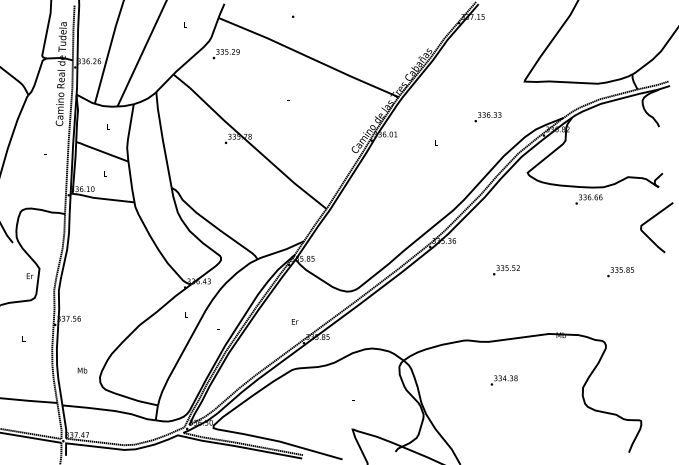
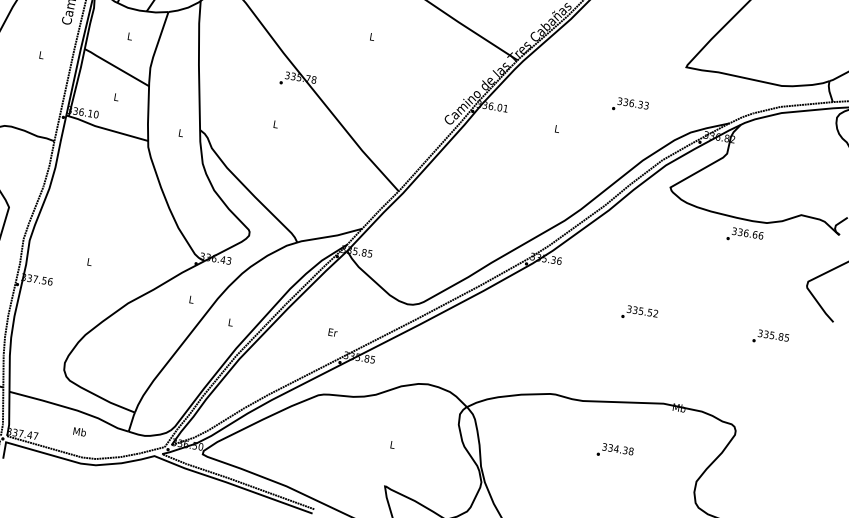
text: (506, 270) -> (639, 314), moved
text: (82, 370) -> (79, 431), moved
text: (503, 380) -> (614, 451), moved

